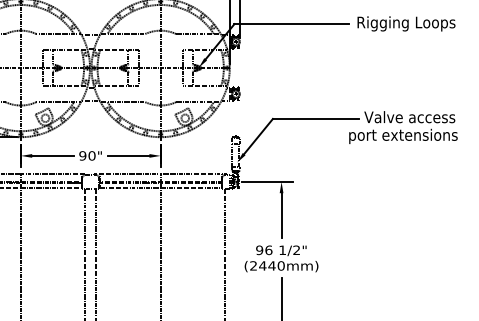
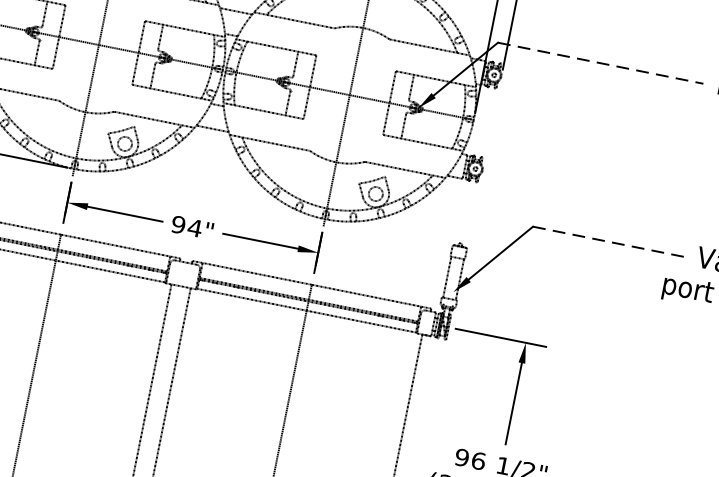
line: (292, 24) -> (602, 64), solid -> dashed
line: (315, 118) -> (609, 241), solid -> dashed
text: (91, 155) -> (194, 227), 90" -> 94"

